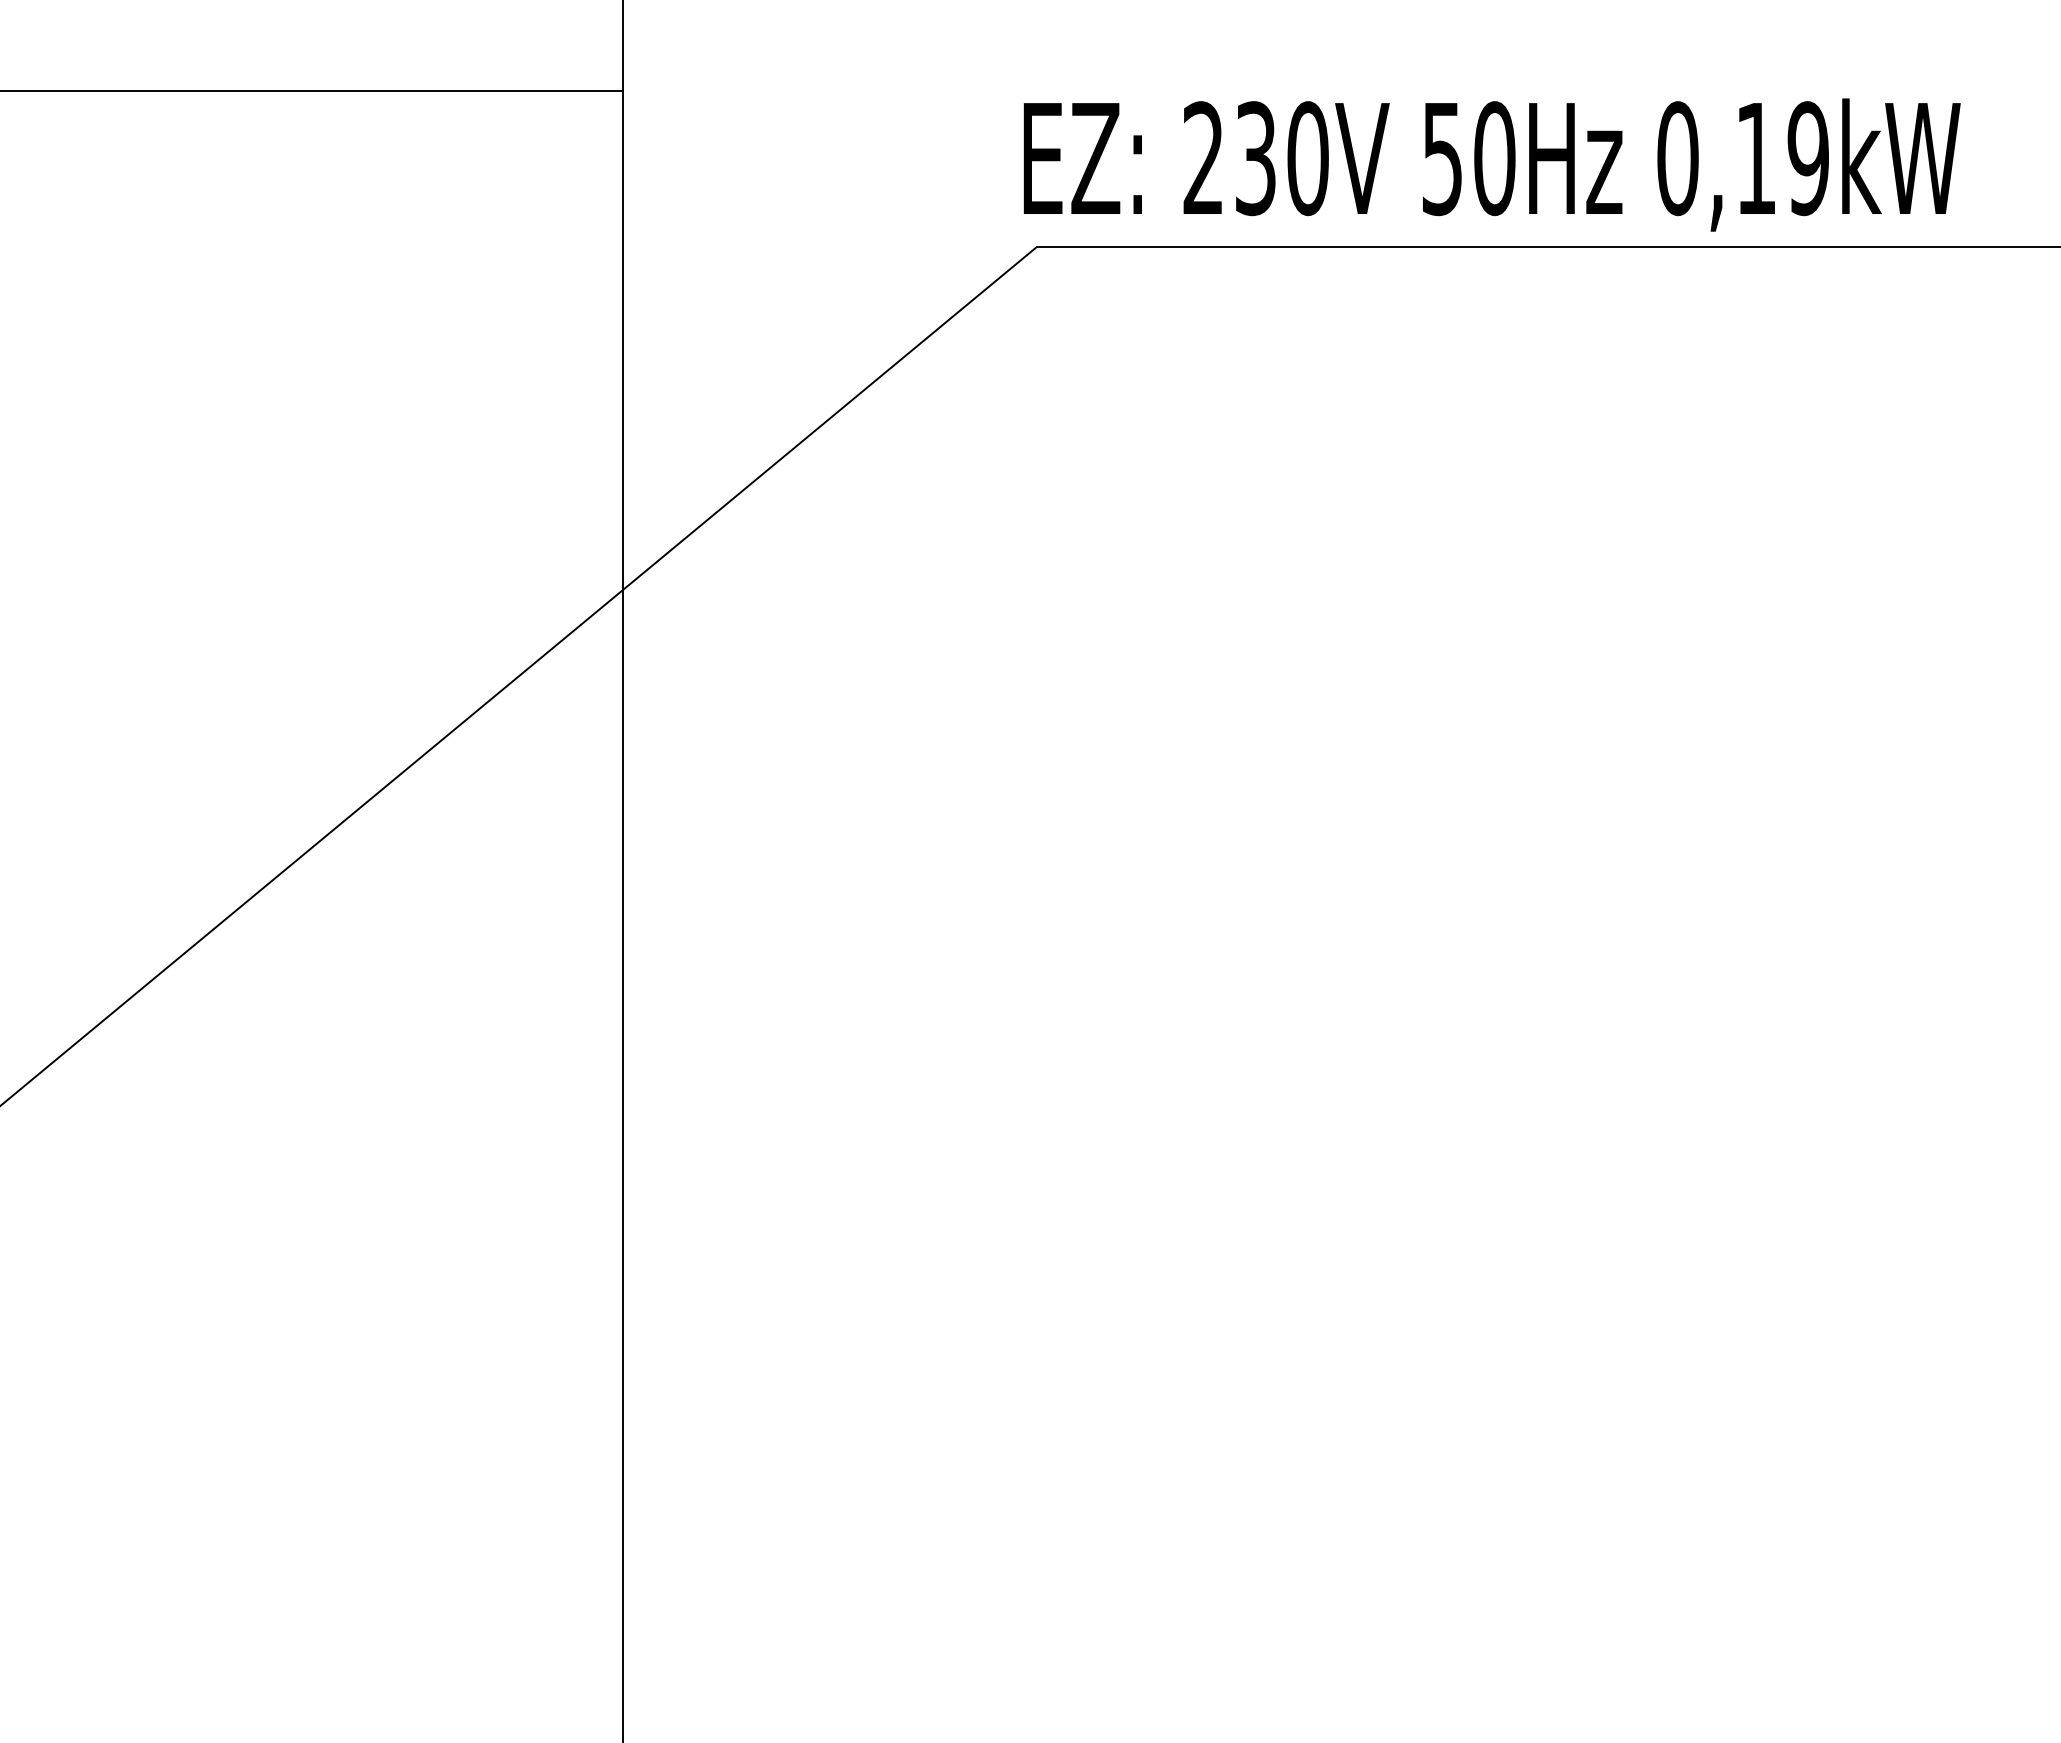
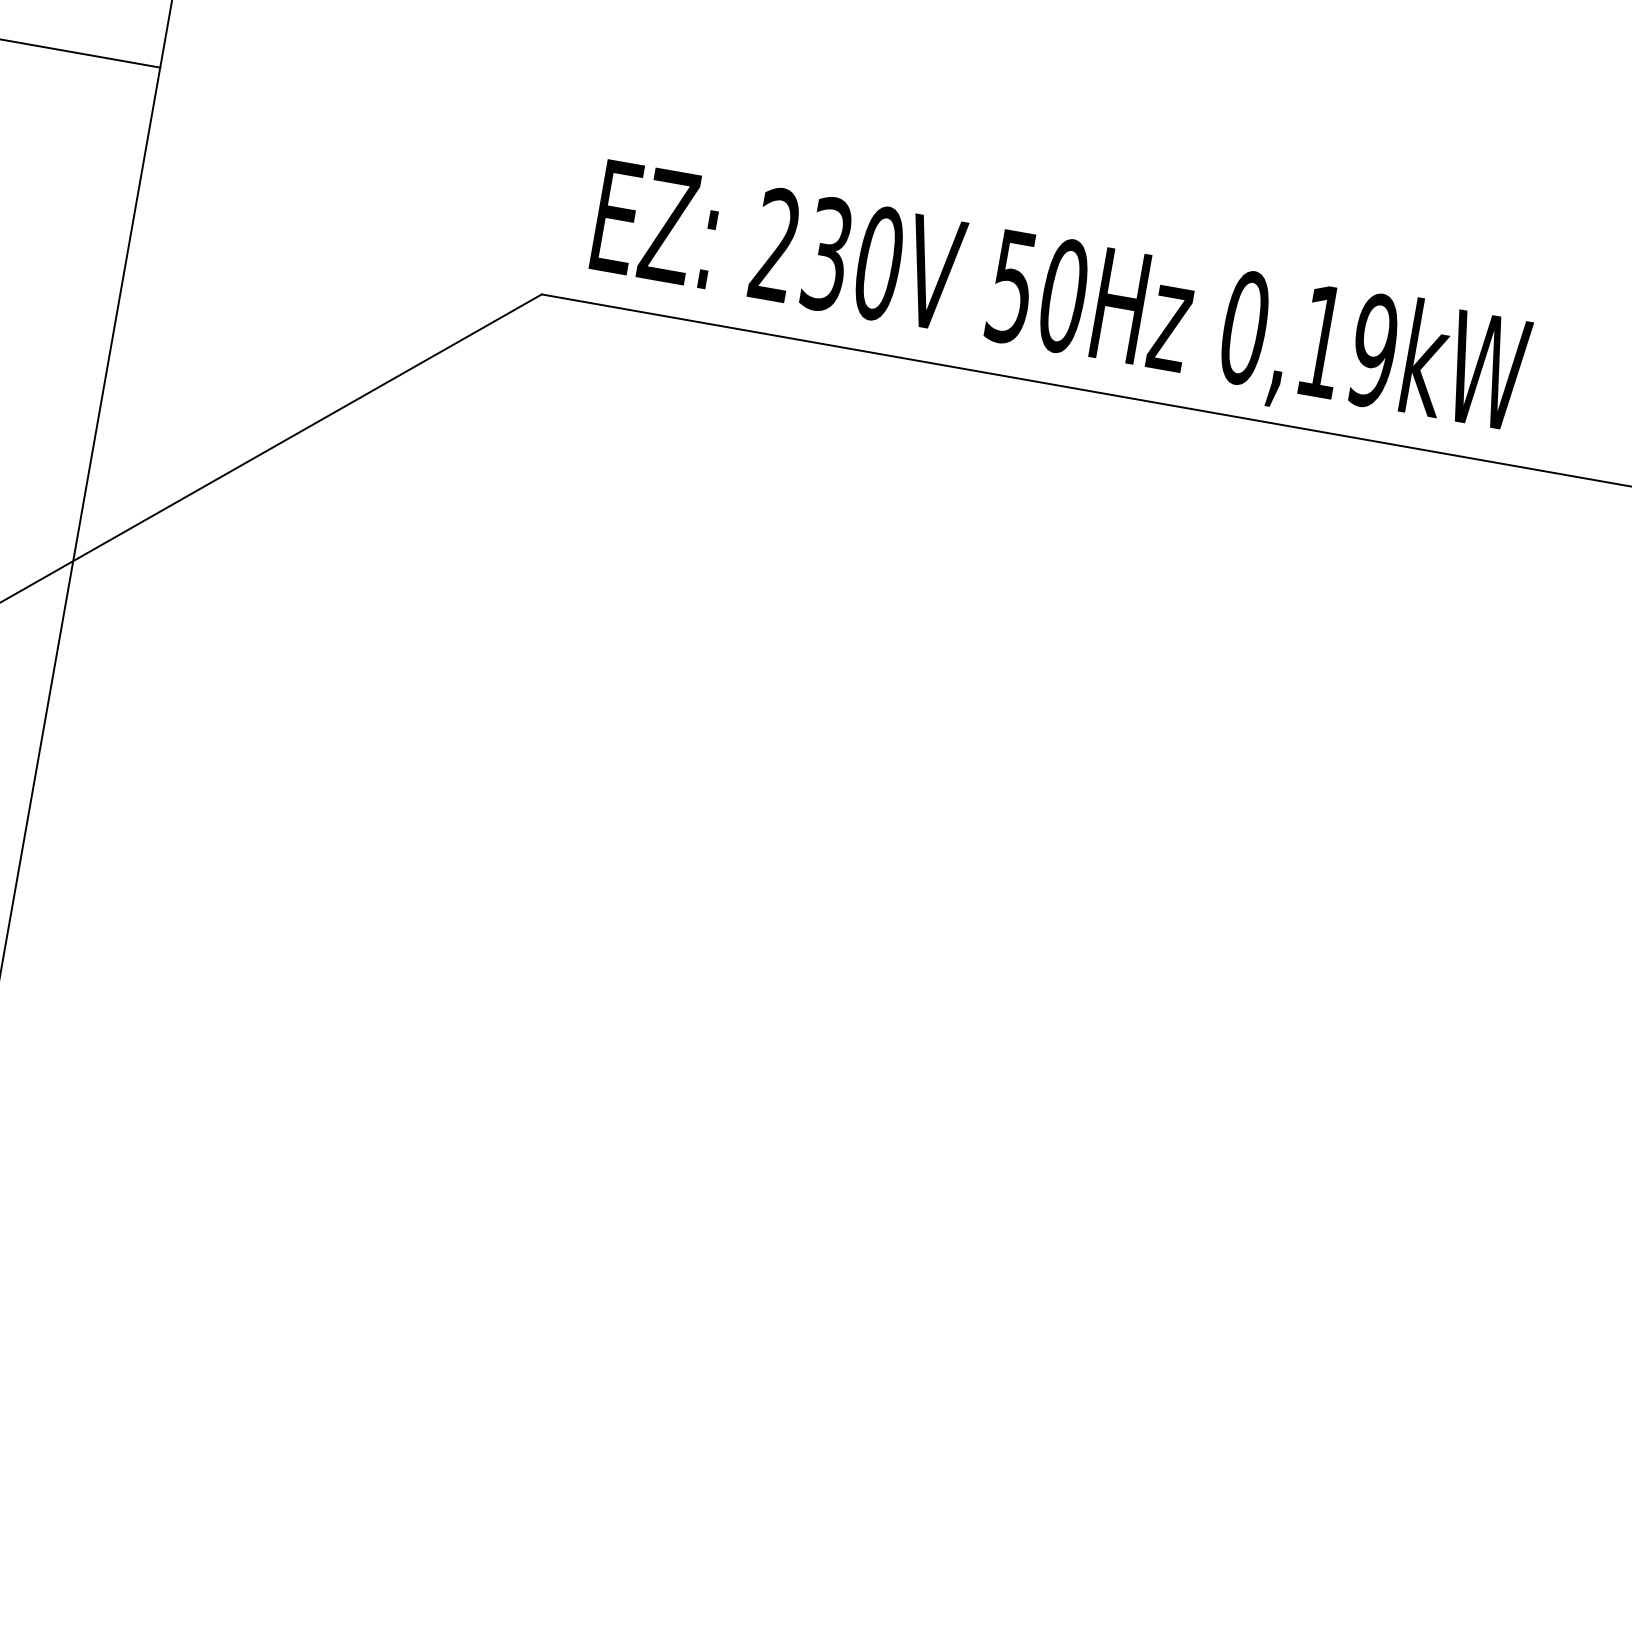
text: (1491, 164) -> (1059, 301), moved

